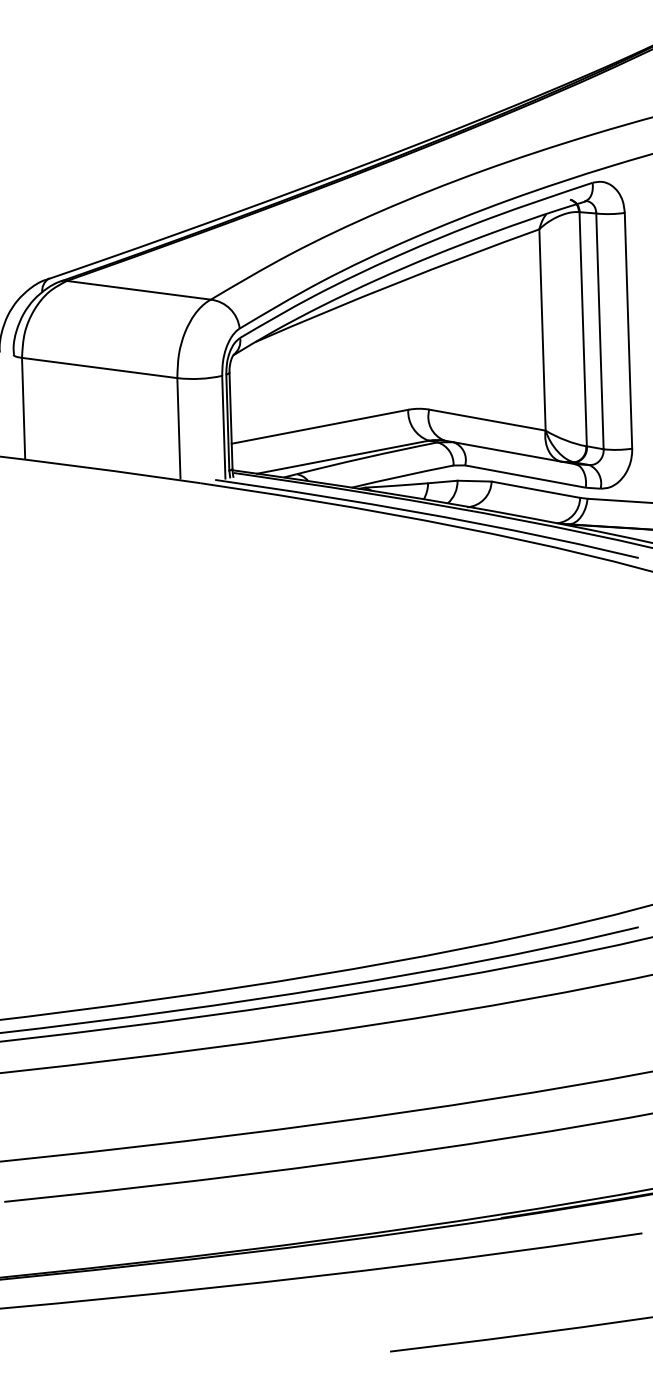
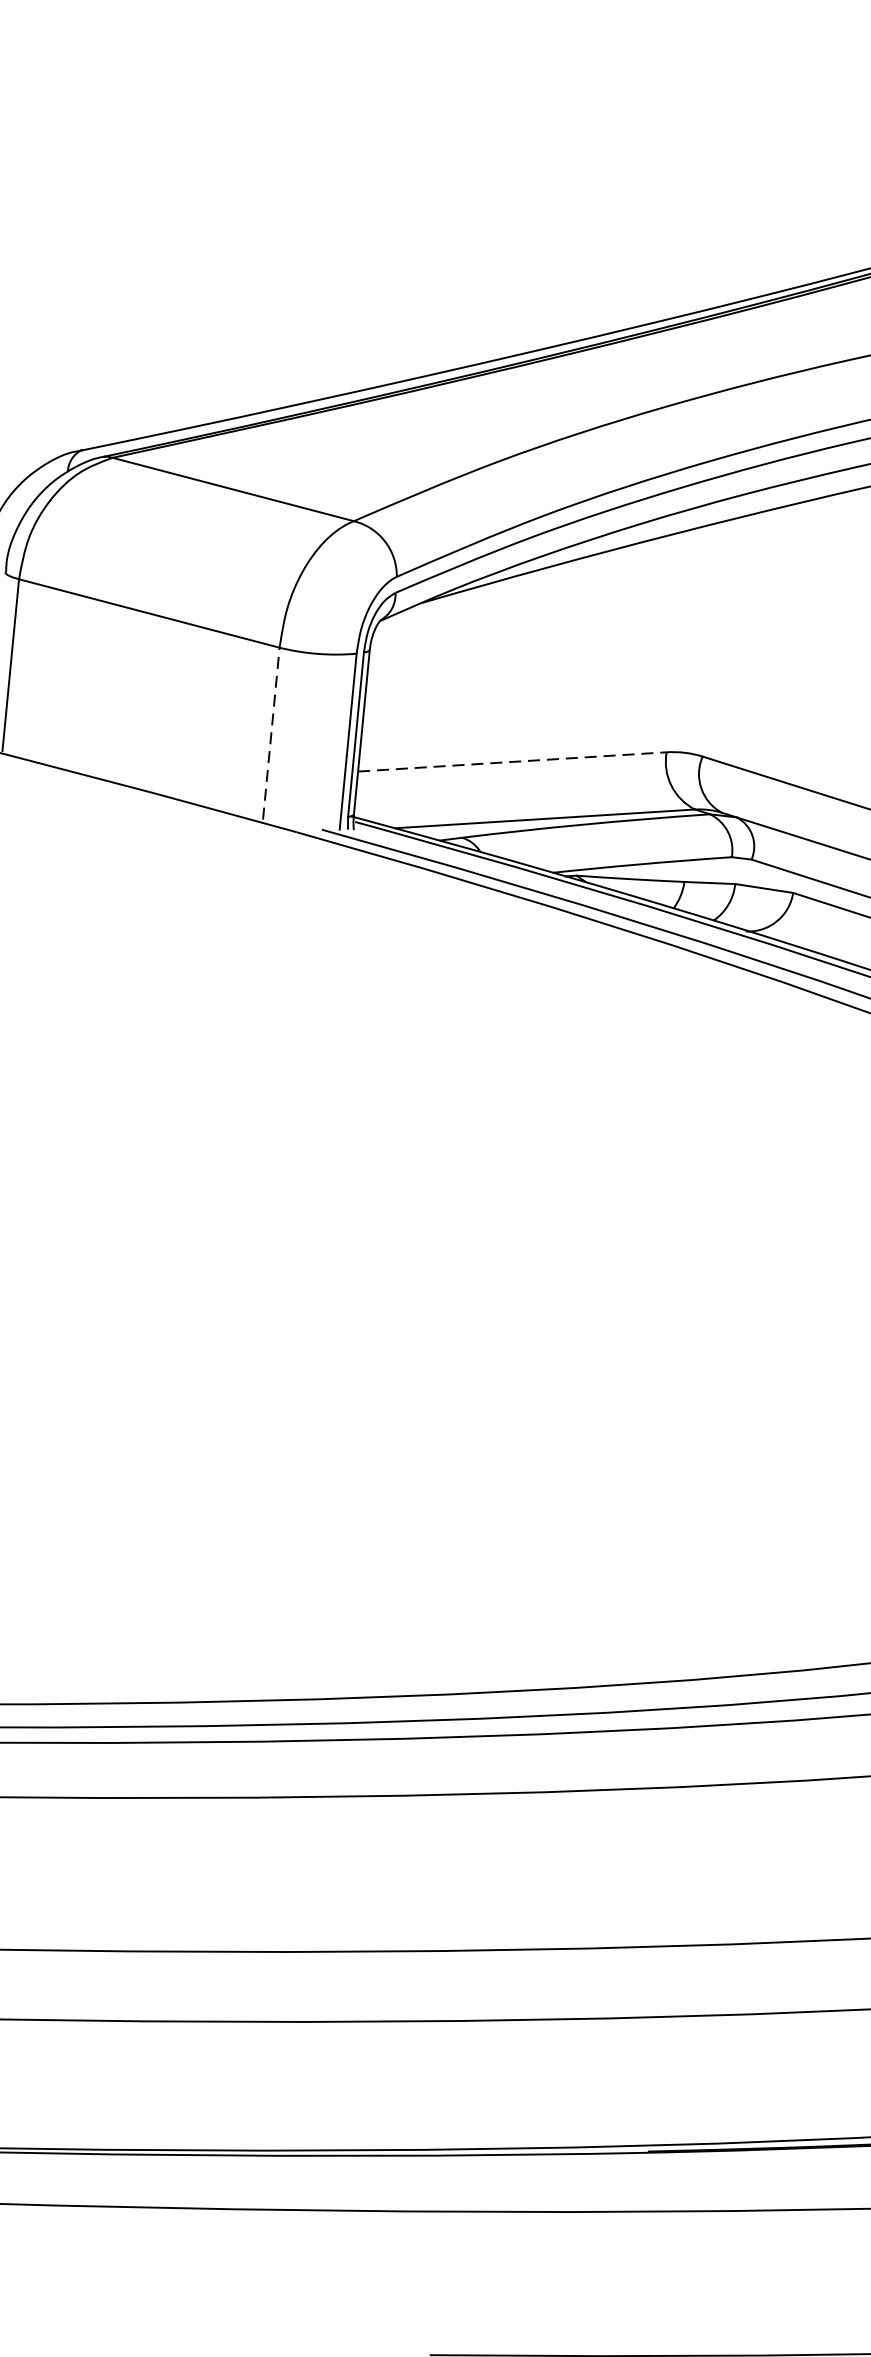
line: (320, 426) -> (513, 761), solid -> dashed
line: (178, 427) -> (270, 732), solid -> dashed

